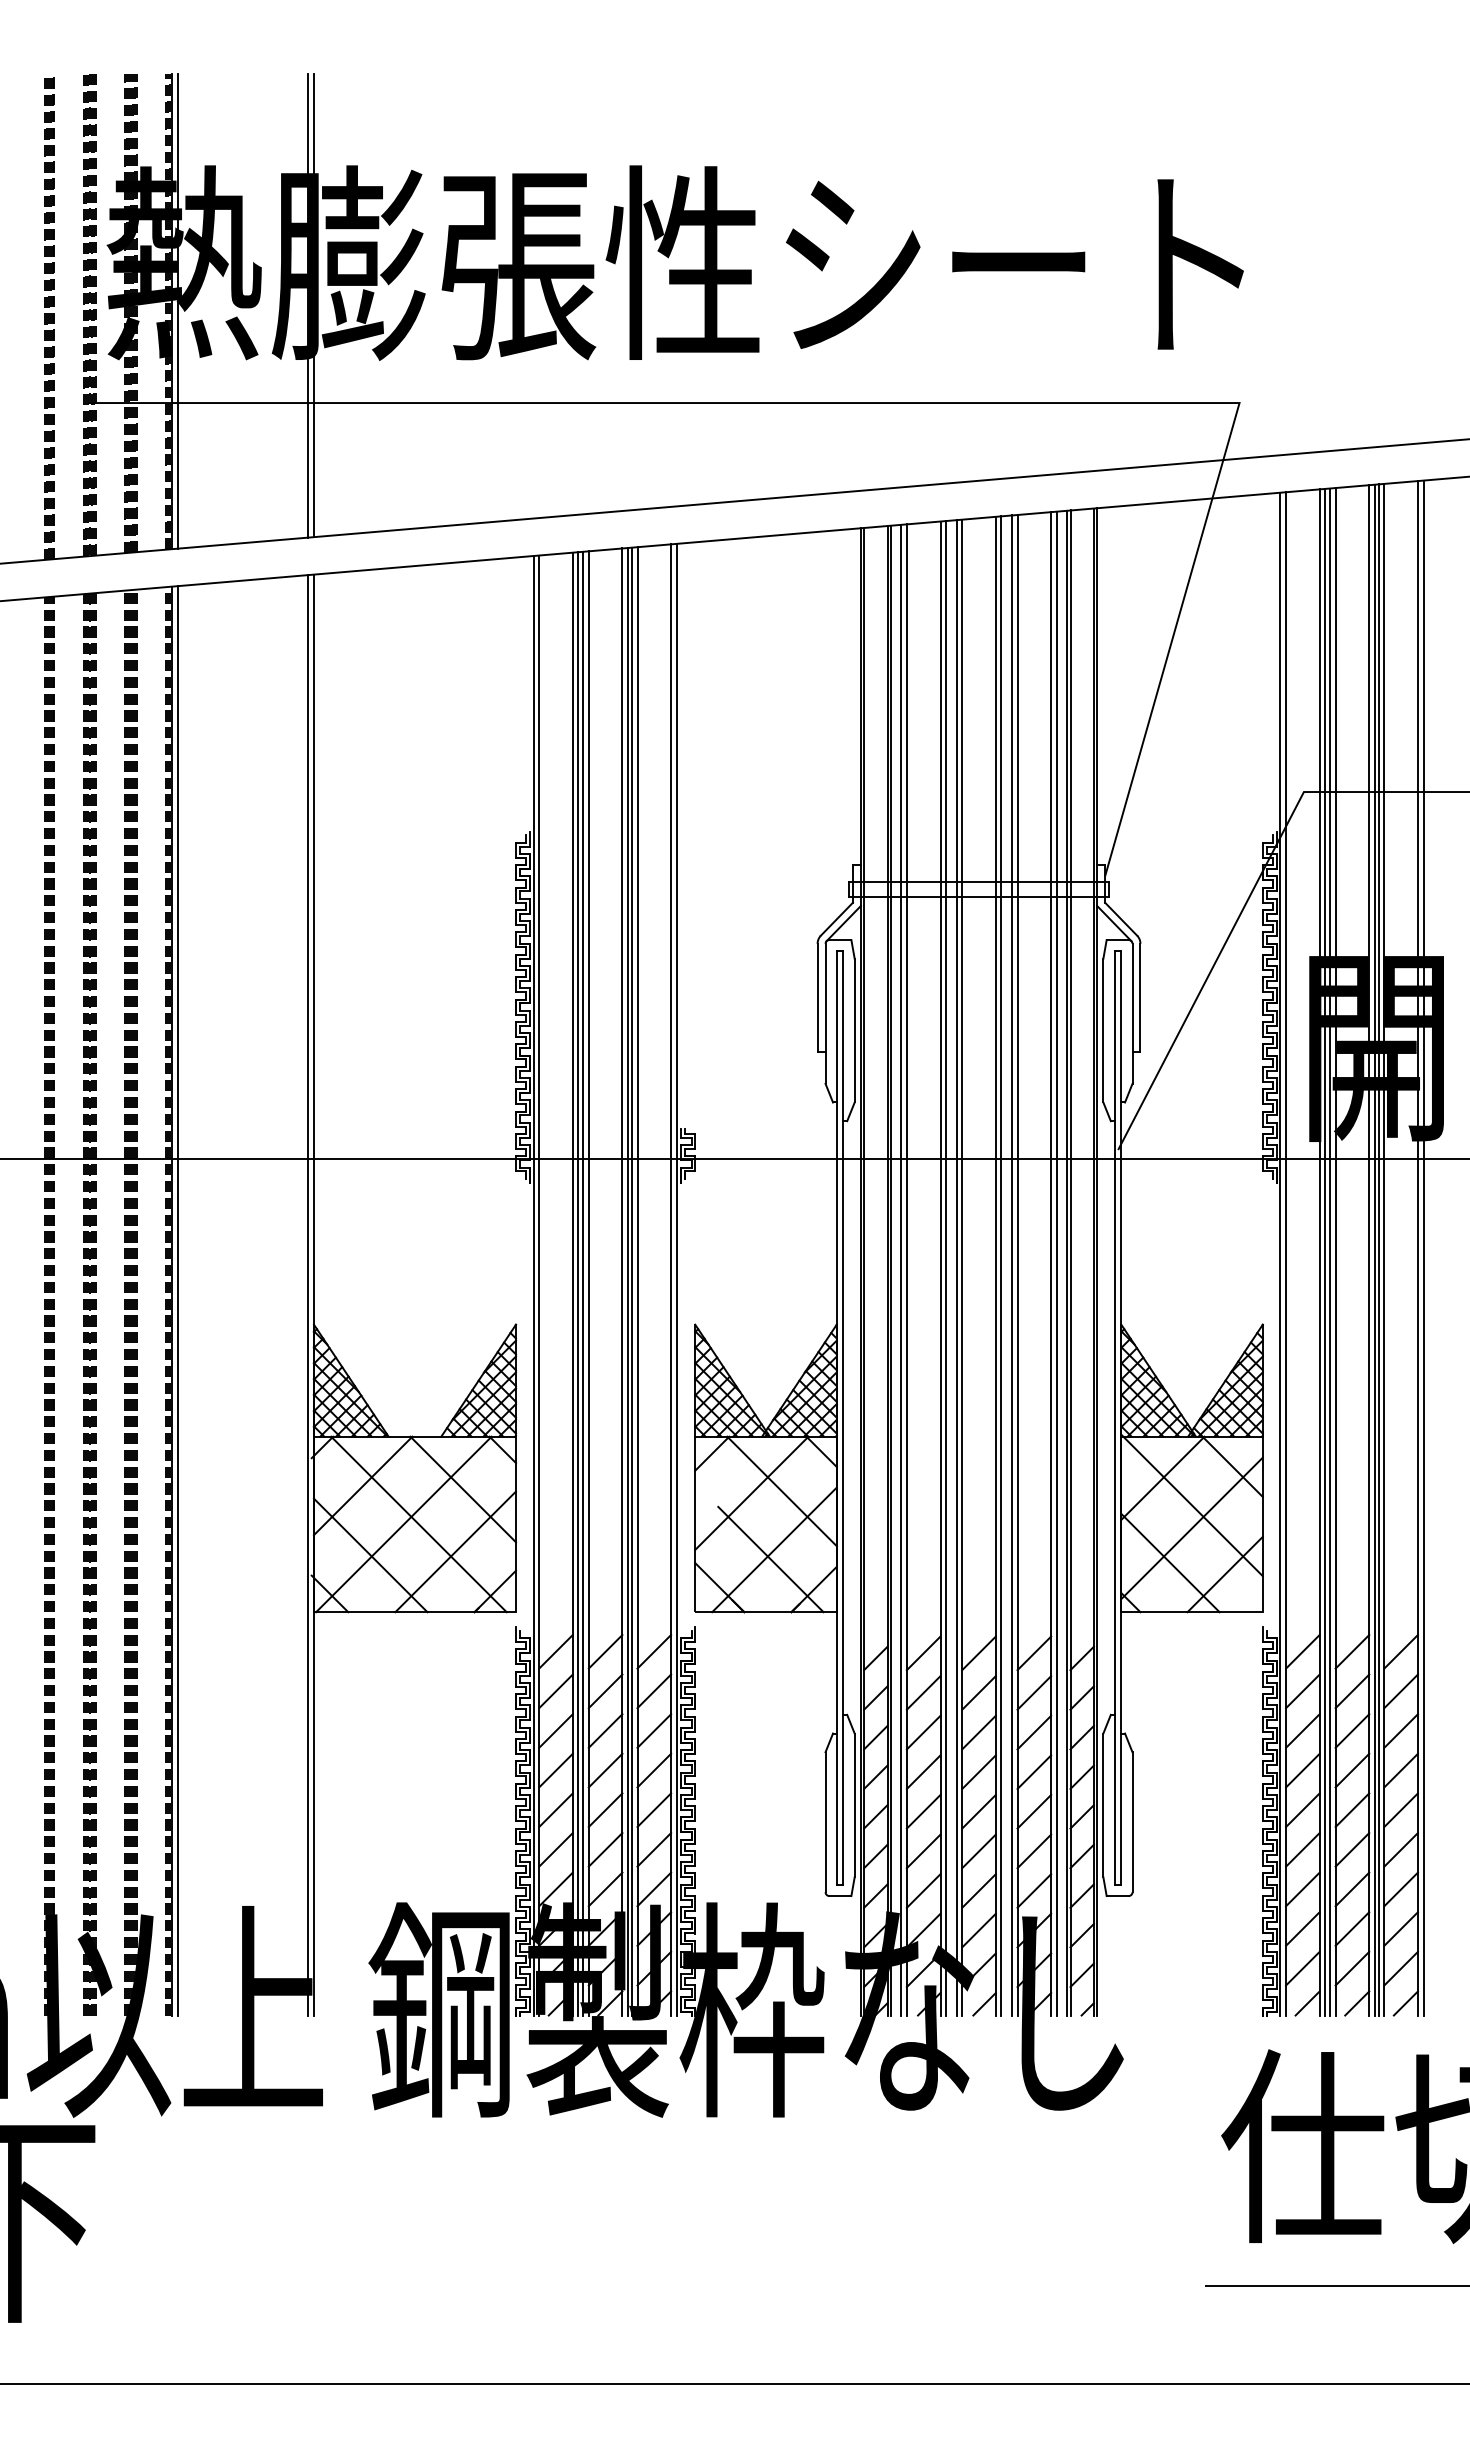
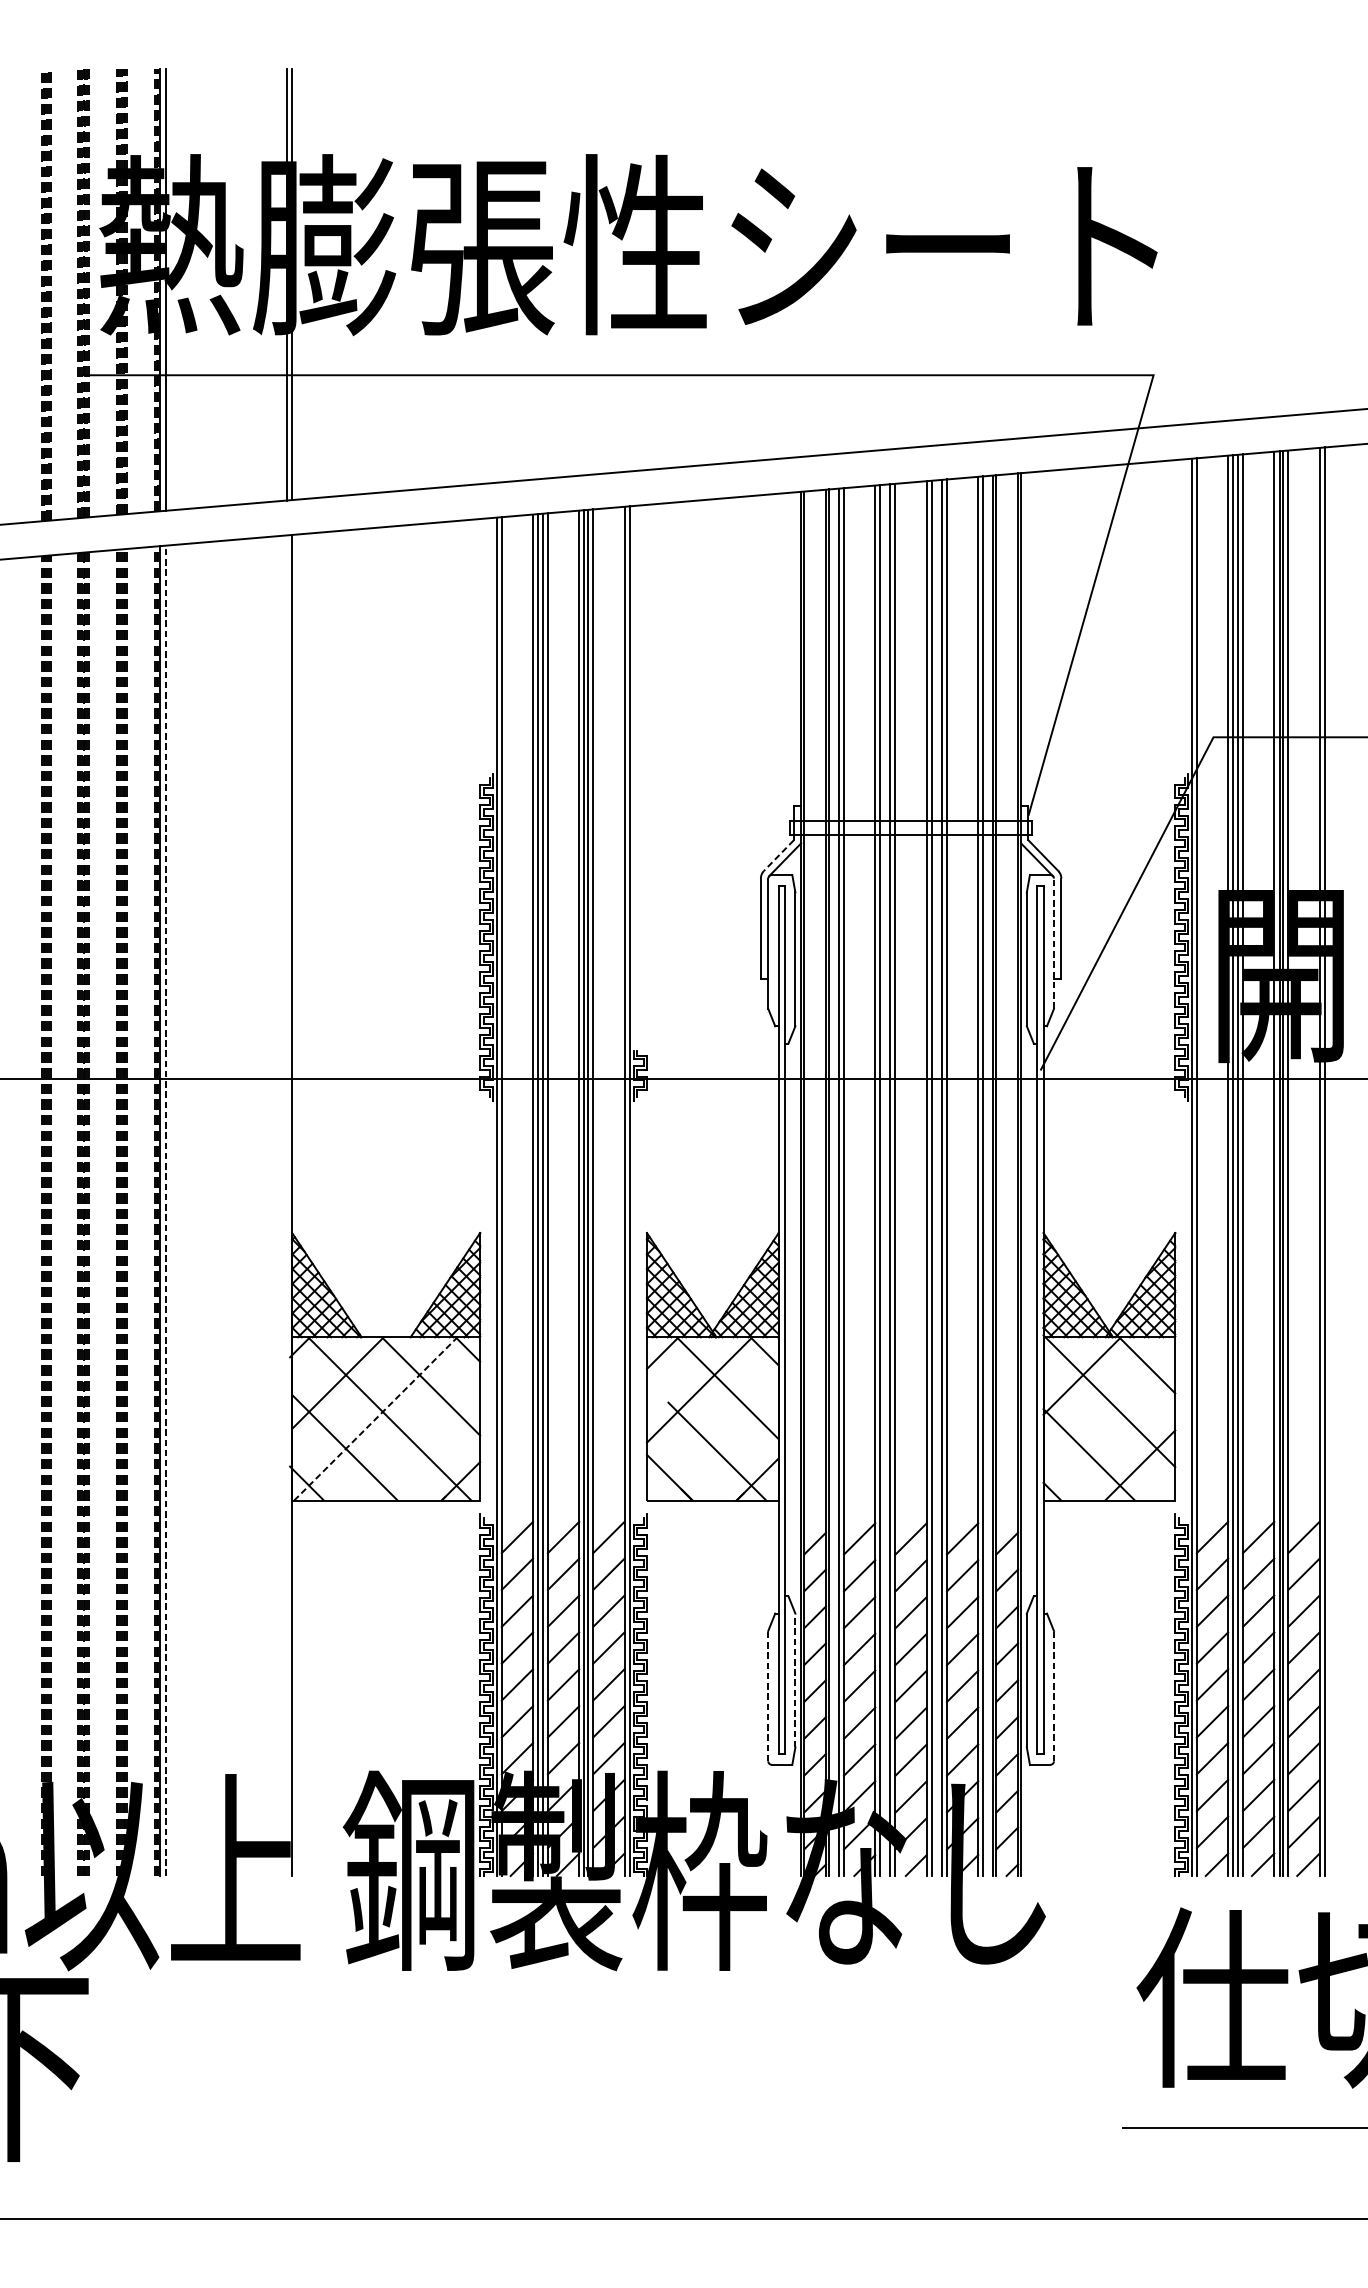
line: (836, 919) -> (778, 855), solid -> dashed
line: (1132, 1013) -> (1053, 943), solid -> dashed
line: (308, 1295) -> (287, 1205), removed
line: (178, 1300) -> (166, 1210), solid -> dashed
line: (404, 1524) -> (376, 1419), solid -> dashed
line: (1191, 1528) -> (1108, 1422), removed
line: (774, 1549) -> (720, 1442), removed
line: (455, 1551) -> (423, 1444), removed
line: (854, 1805) -> (795, 1680), solid -> dashed
line: (825, 1821) -> (768, 1695), solid -> dashed
line: (1132, 1821) -> (1053, 1695), solid -> dashed

